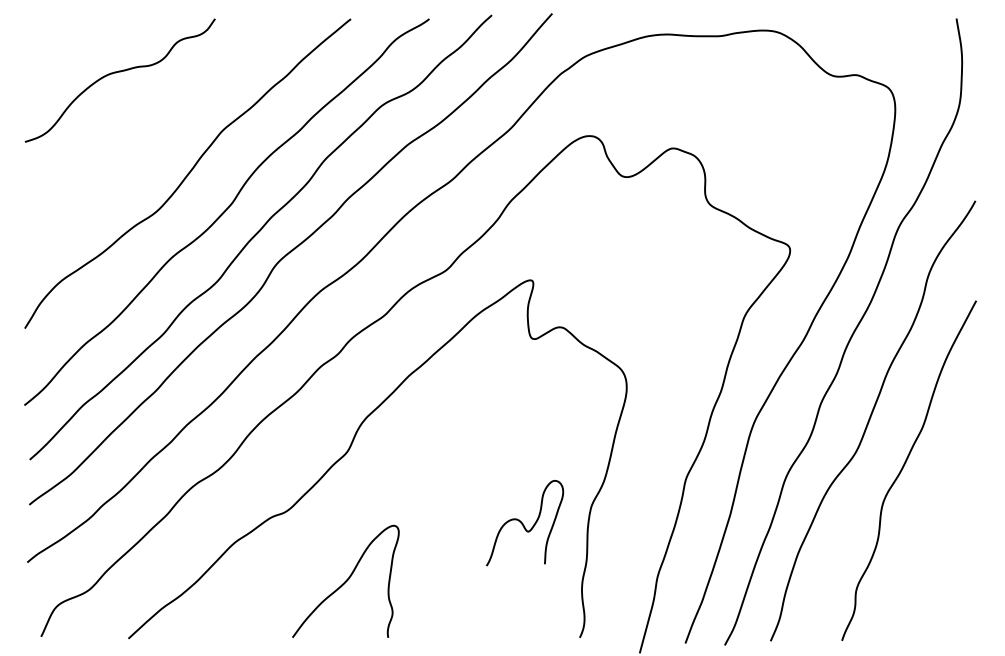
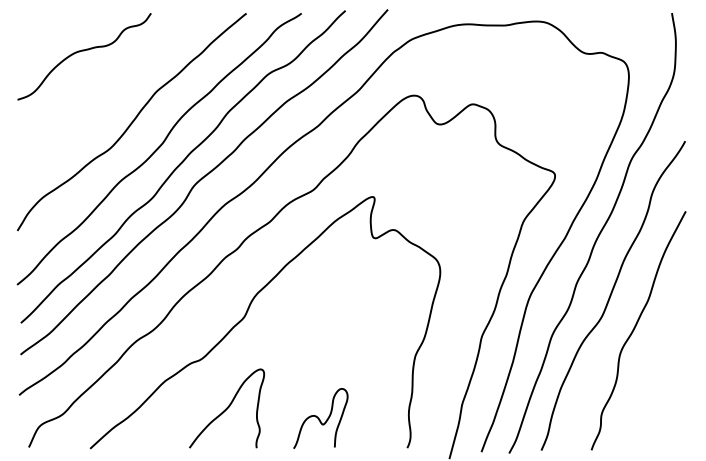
curve: (523, 523) -> (319, 418), moved
curve: (346, 581) -> (227, 408), moved

